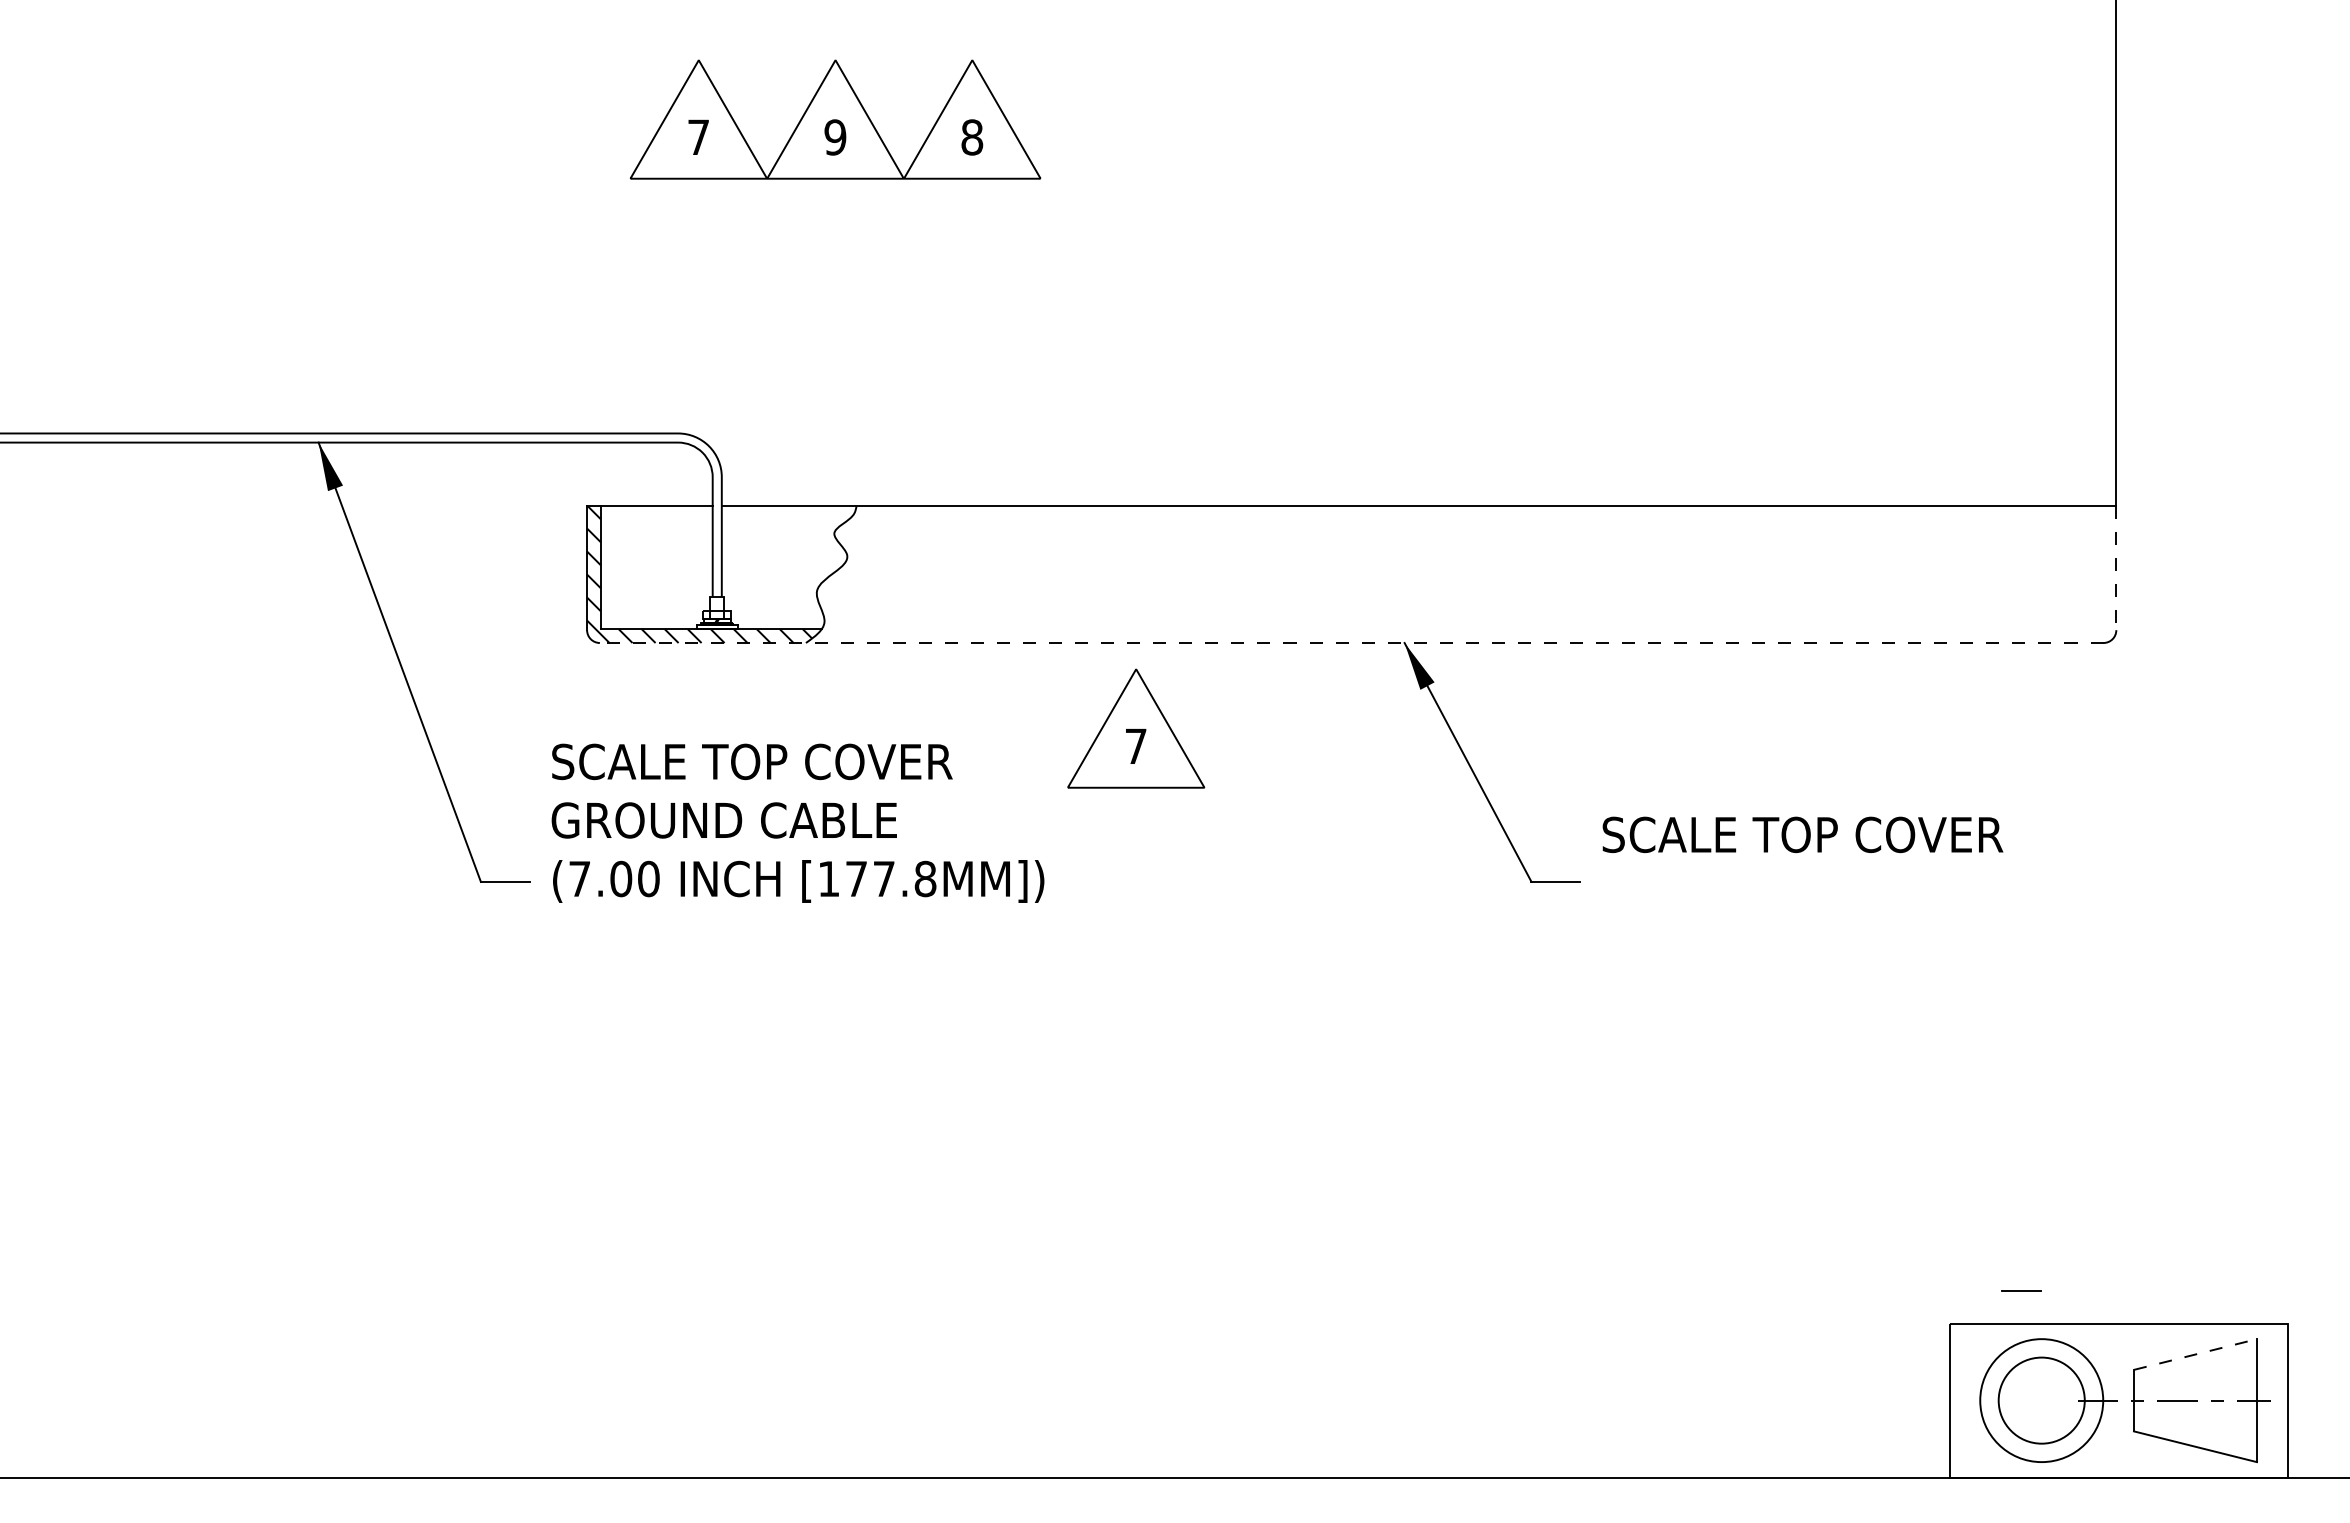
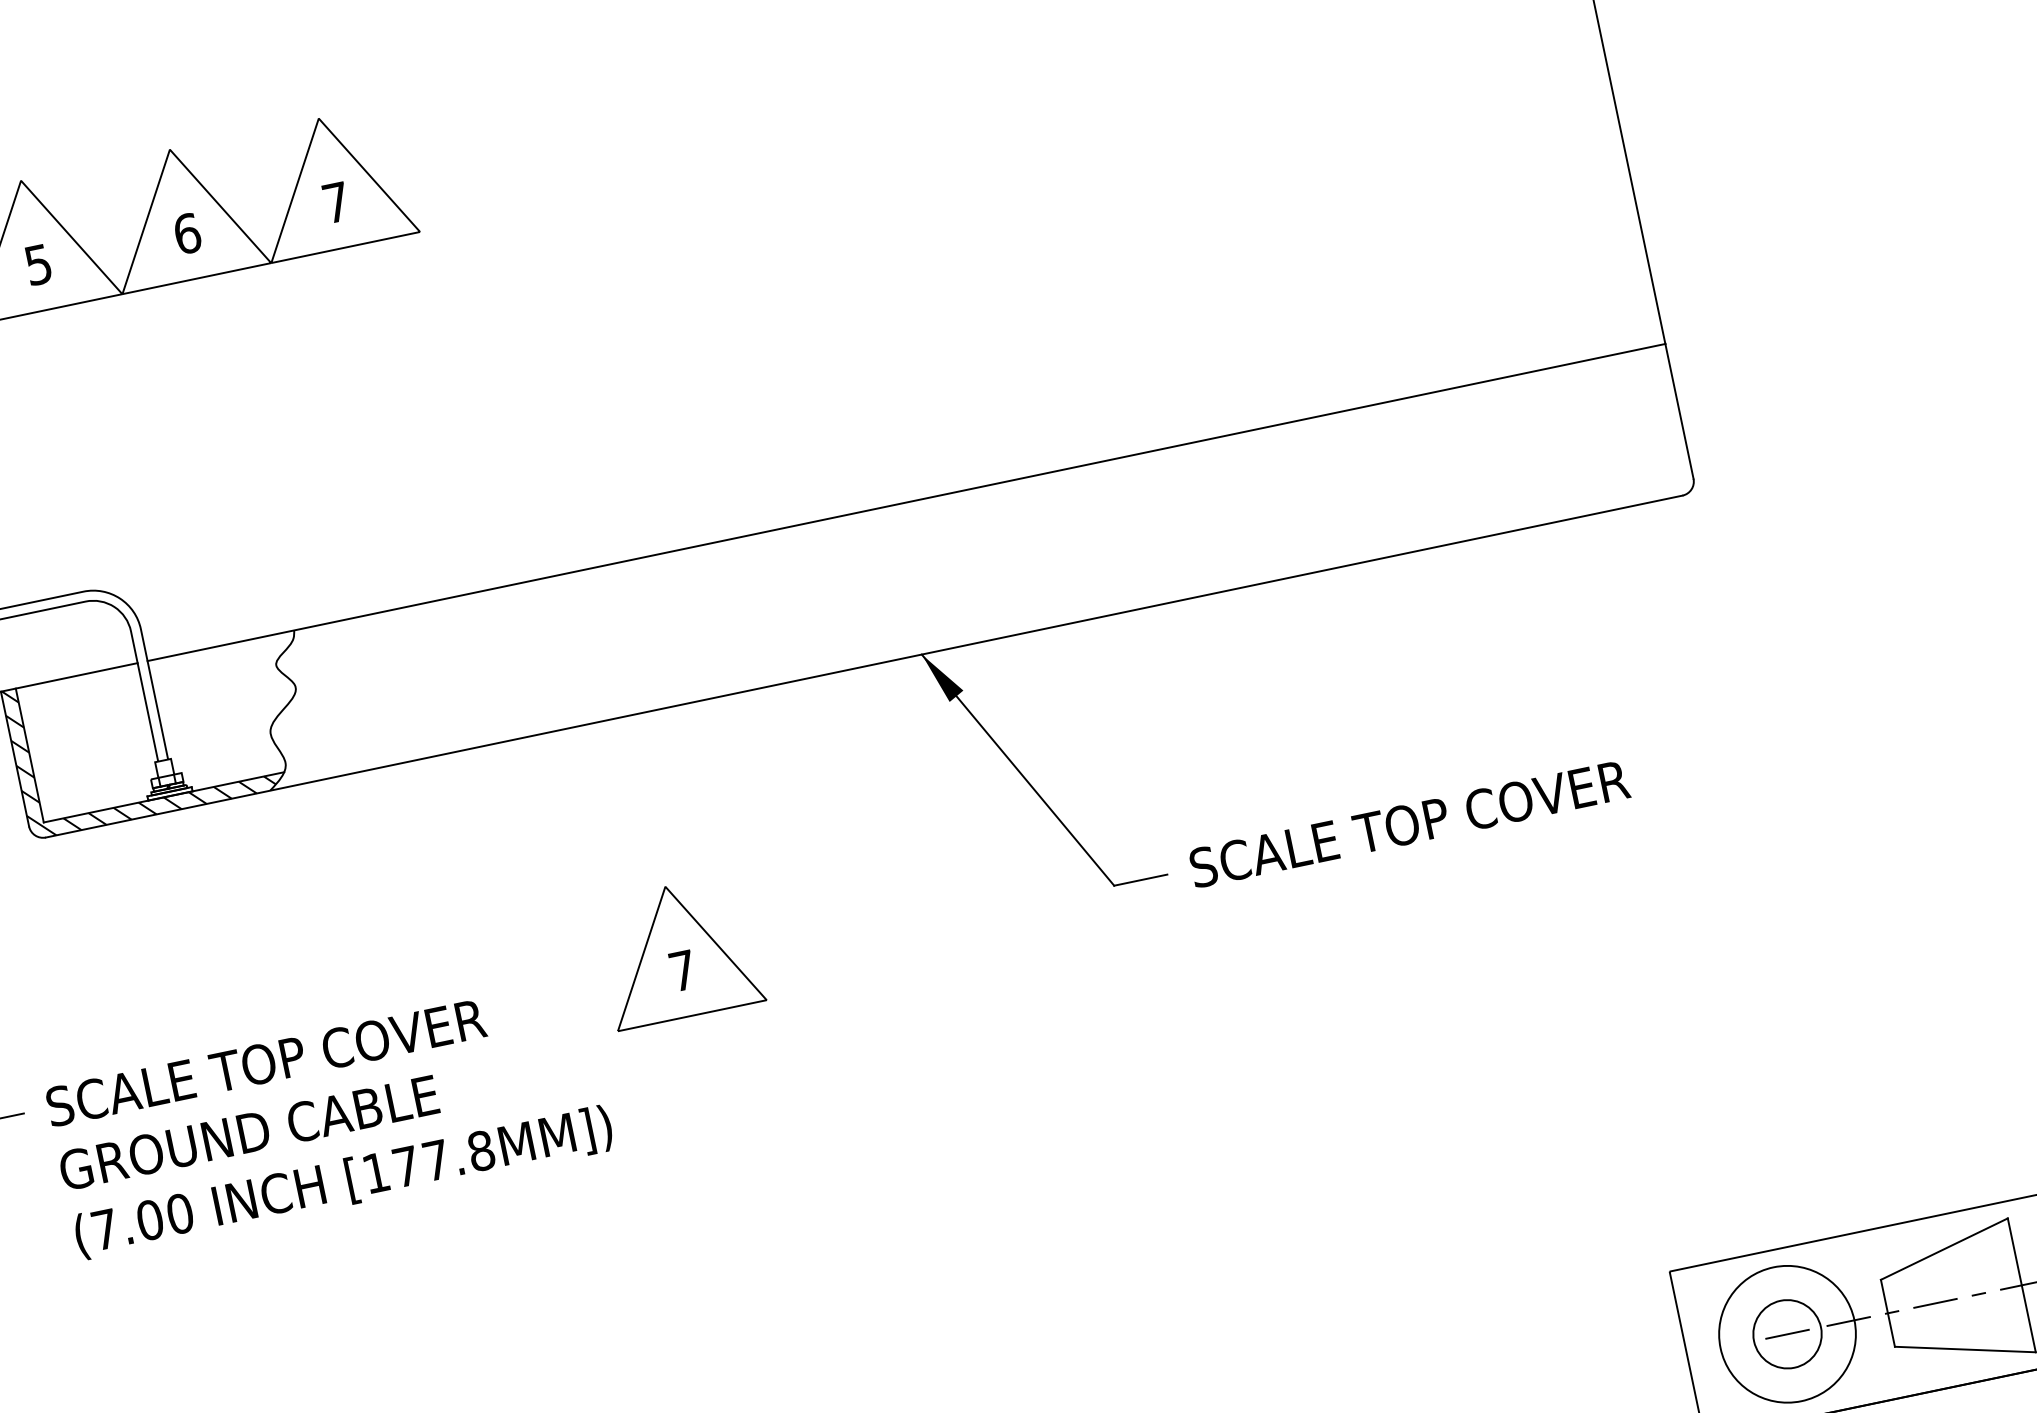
text: (698, 137) -> (38, 264), 7 -> 5
text: (835, 137) -> (187, 233), 9 -> 6
text: (972, 137) -> (336, 202), 8 -> 7
line: (2116, 568) -> (1679, 411), dashed -> solid
line: (1351, 643) -> (864, 667), dashed -> solid
part: (1136, 728) -> (679, 951), moved
text: (797, 822) -> (329, 1118), moved
text: (1802, 834) -> (1409, 823), moved
line: (2021, 1290) -> (1787, 1334), moved
line: (2195, 1354) -> (1944, 1249), dashed -> solid
circle: (2041, 1400) -> (1787, 1334), size x0.71

